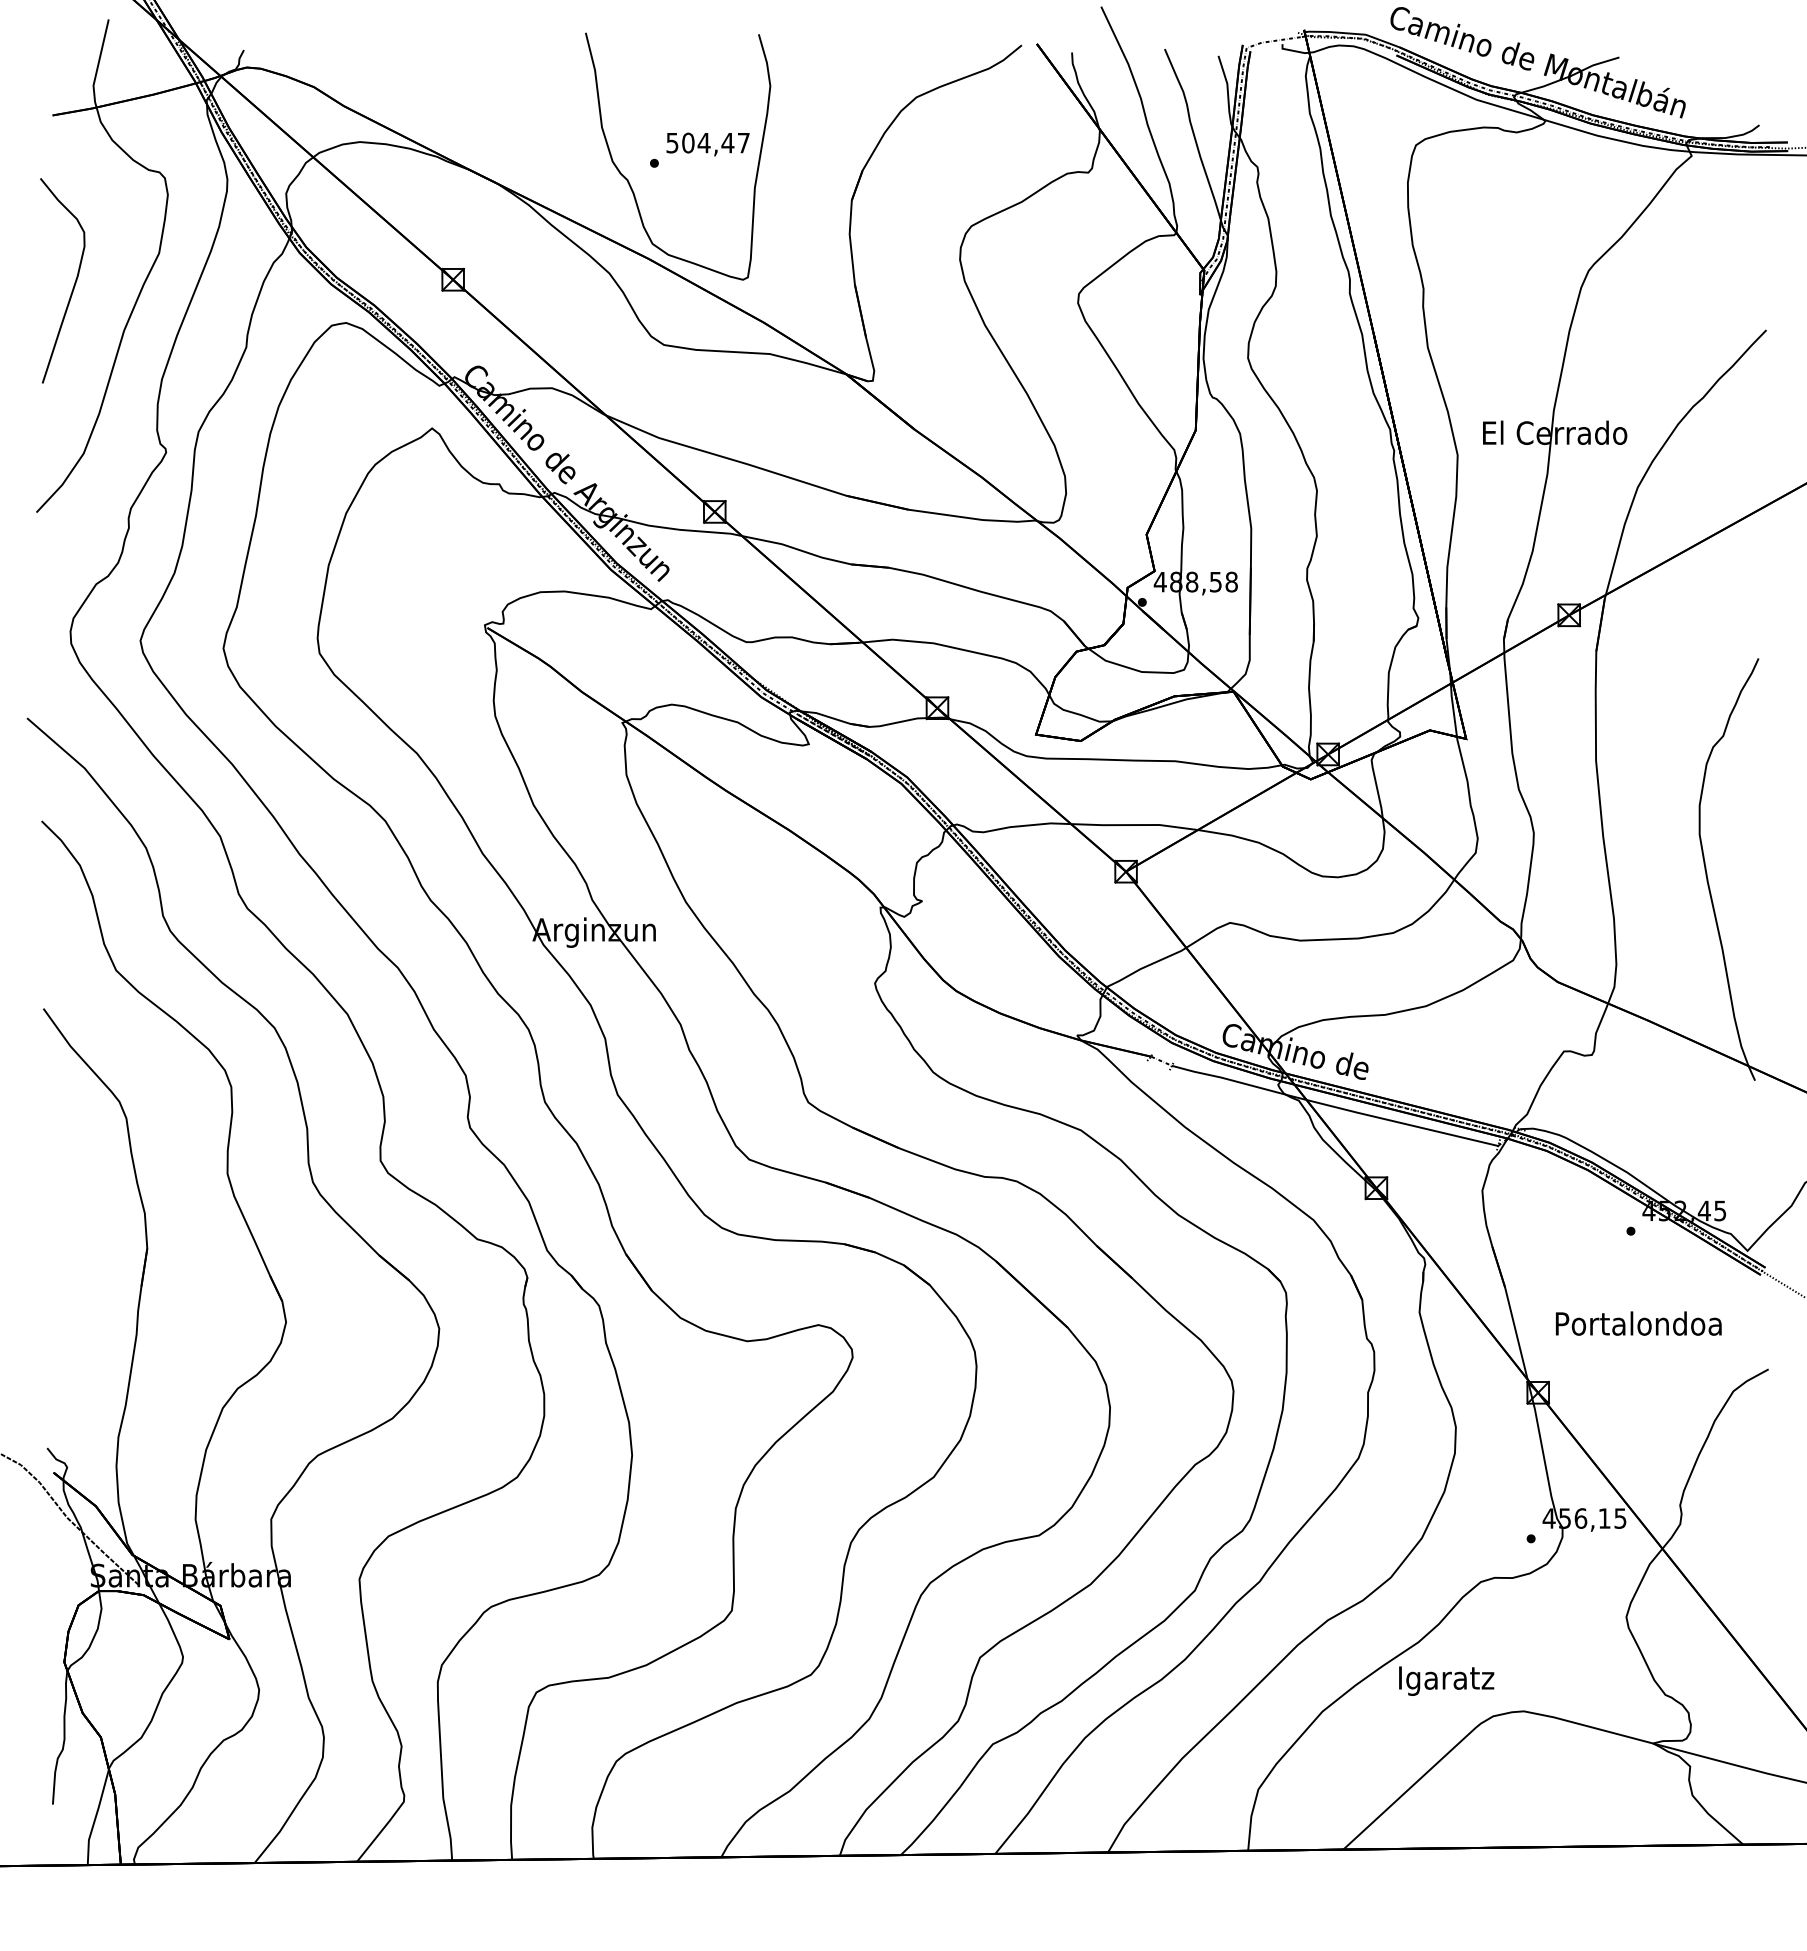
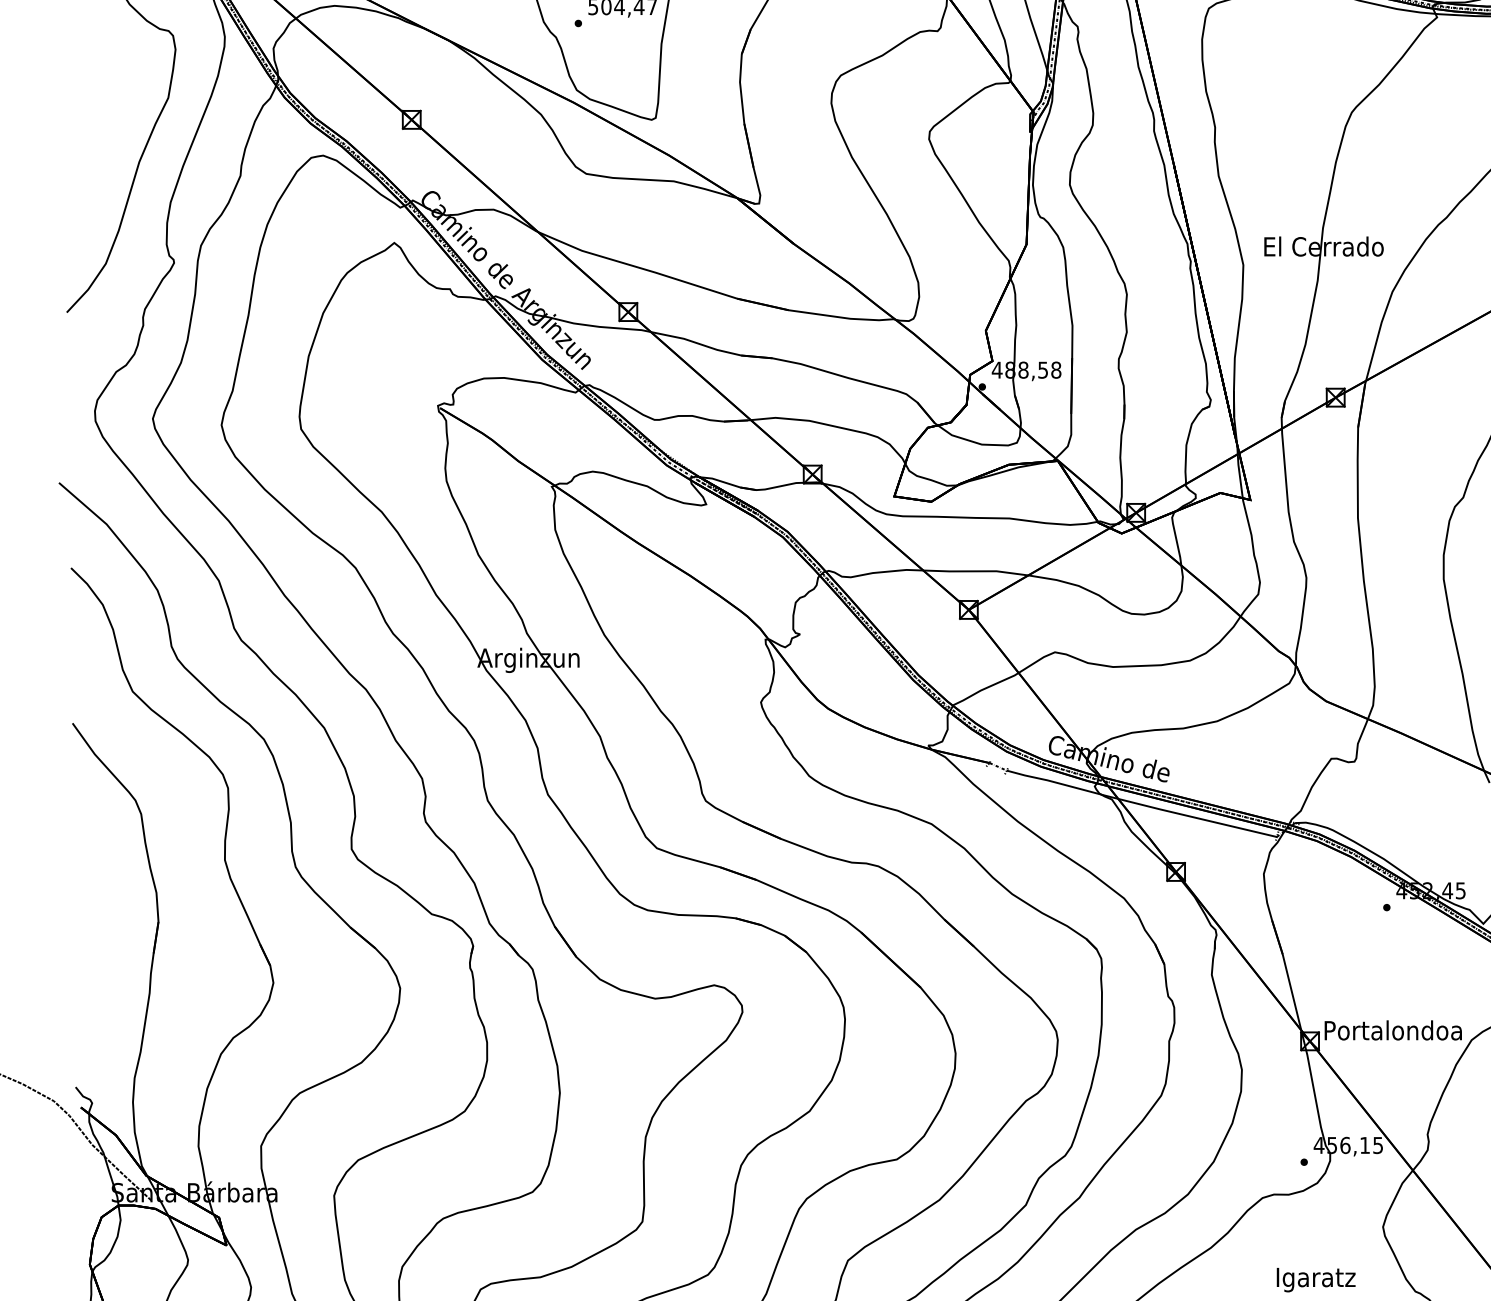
curve: (73, 285) -> (97, 124), removed
text: (1638, 1323) -> (1393, 1030), moved
text: (1446, 1680) -> (1316, 1279), moved

